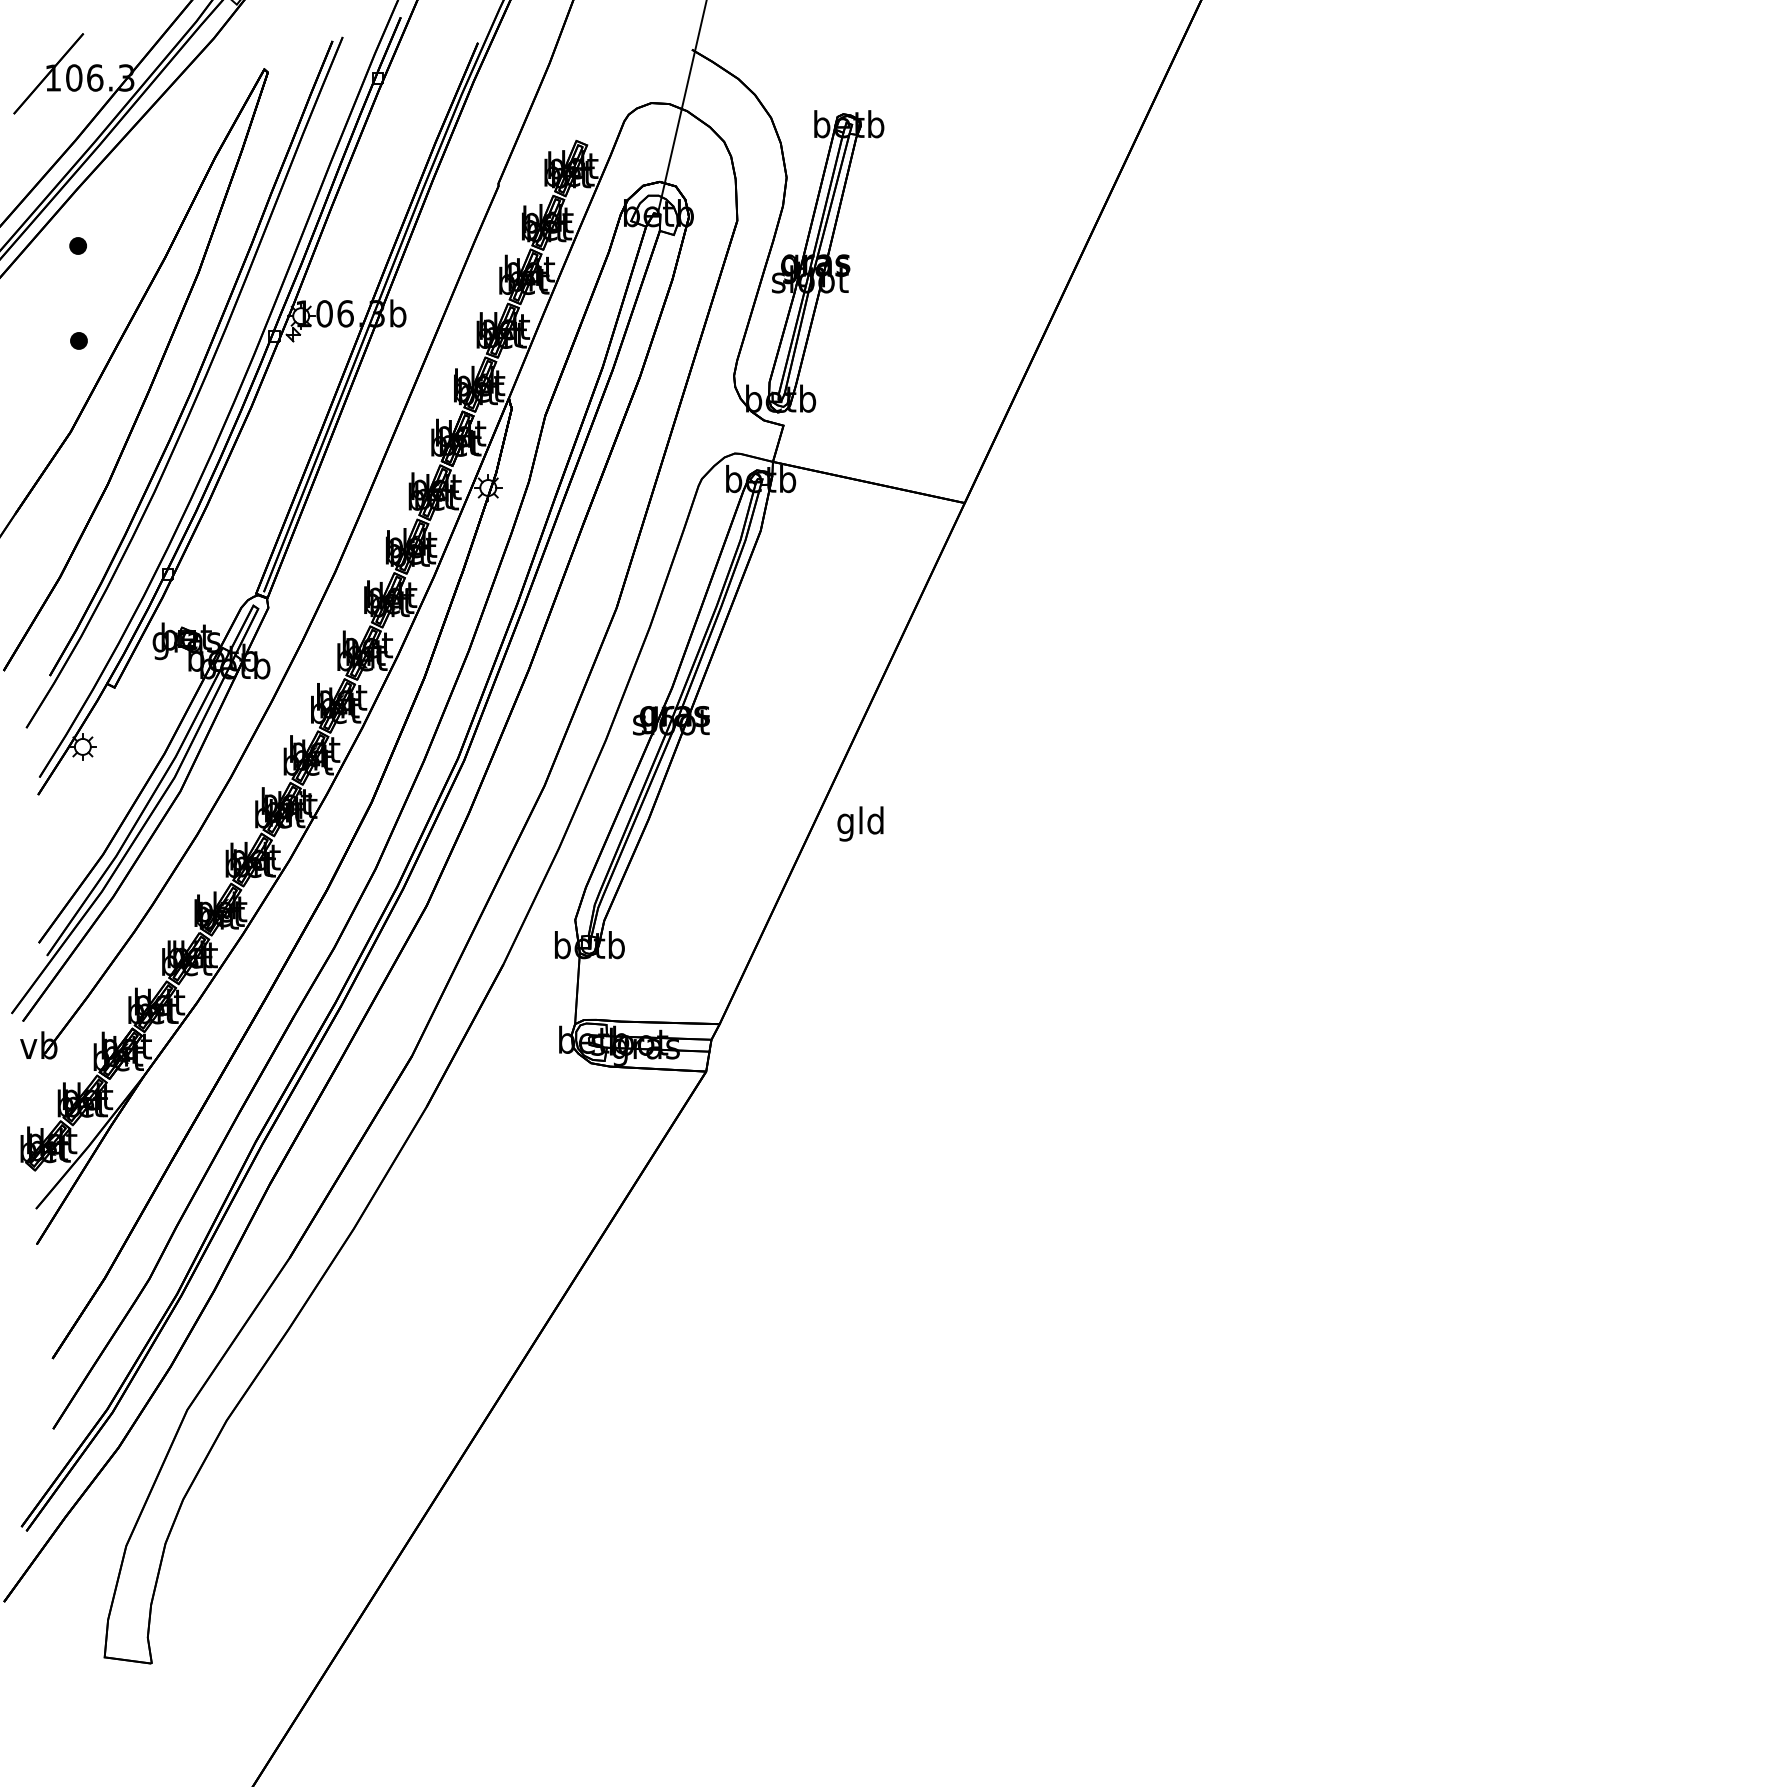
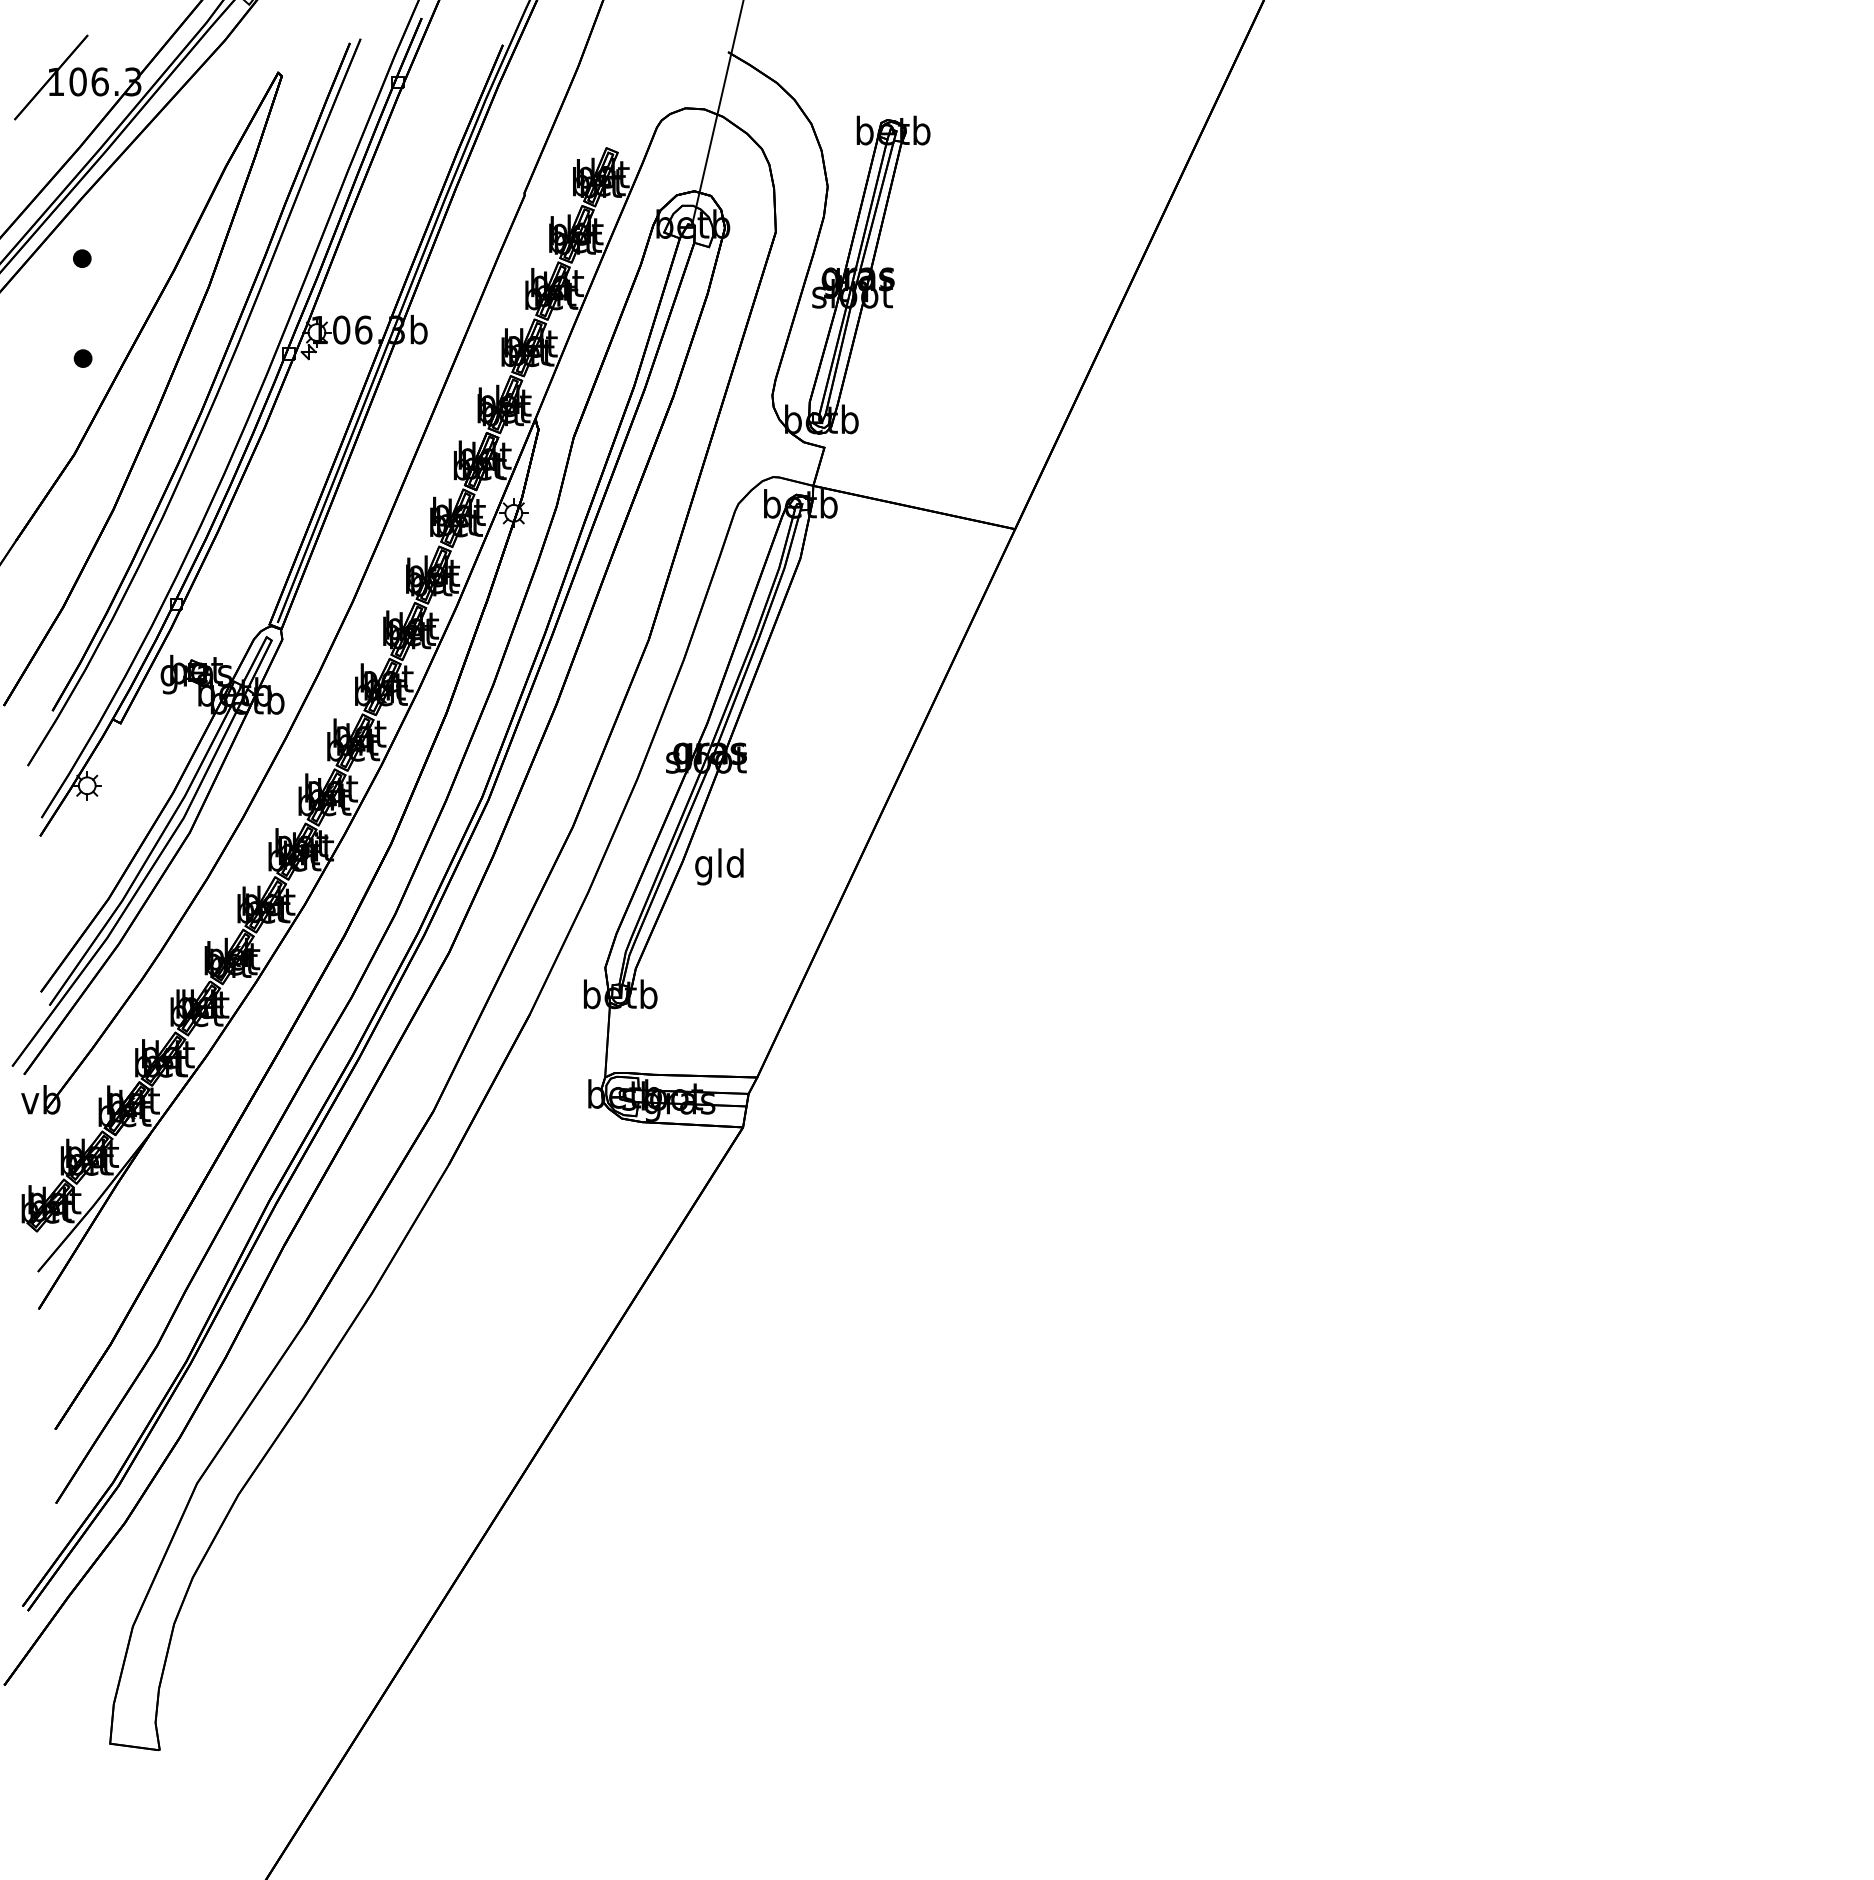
text: (860, 823) -> (719, 866), moved

